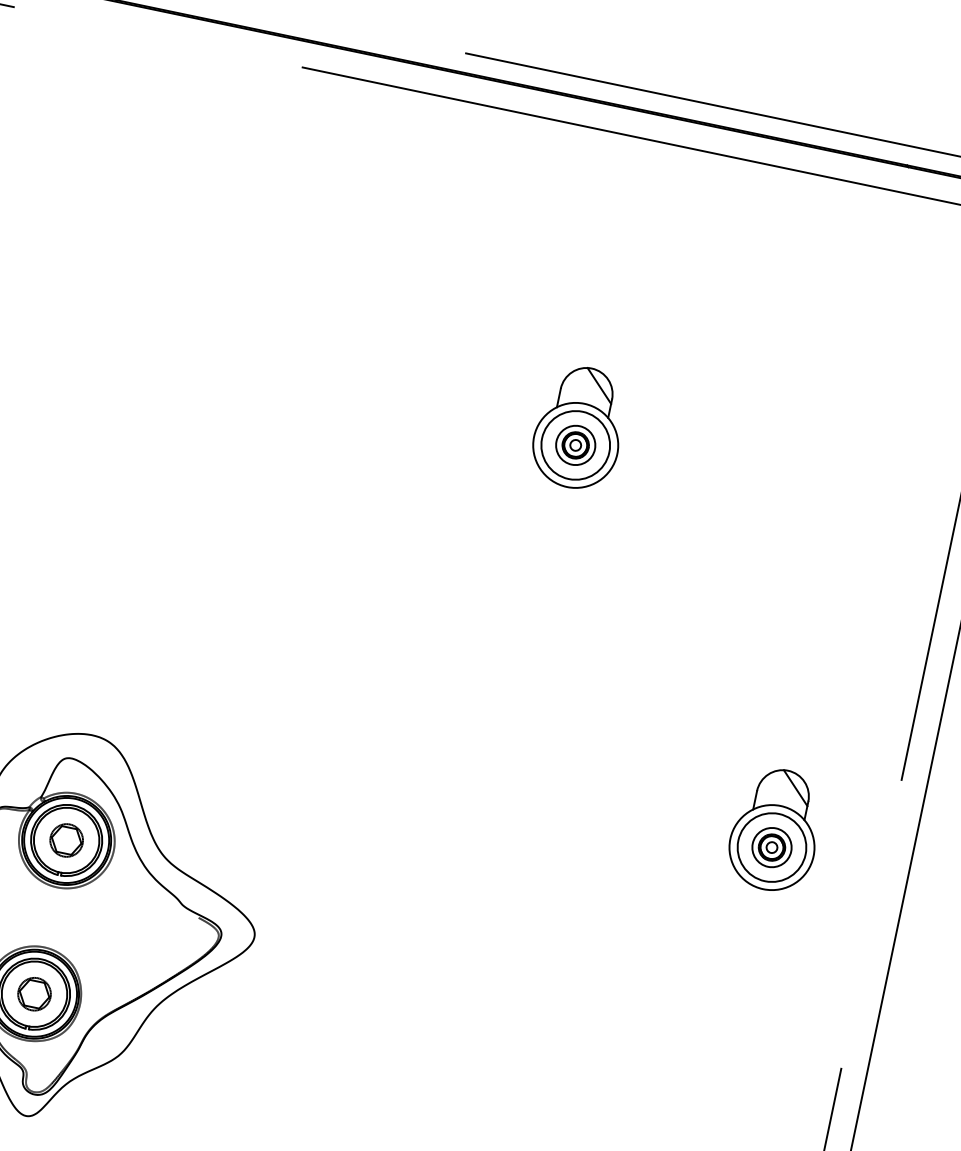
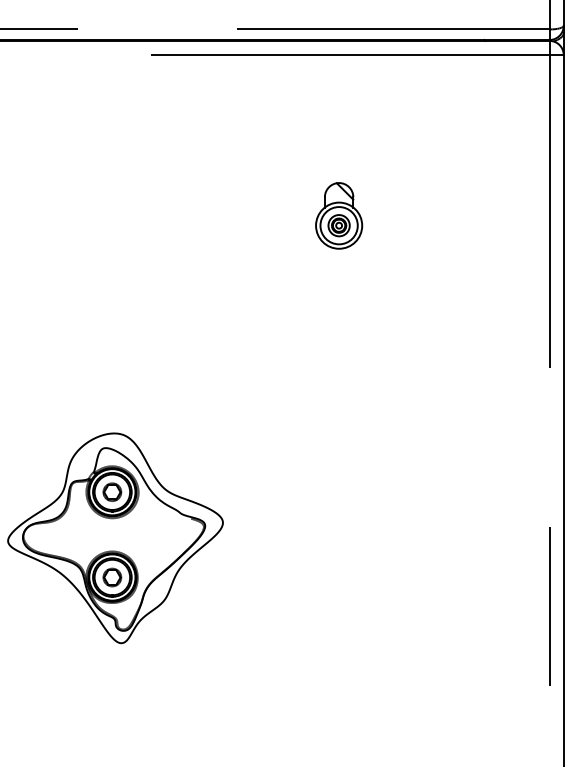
part: (776, 829) -> (488, 407), removed

